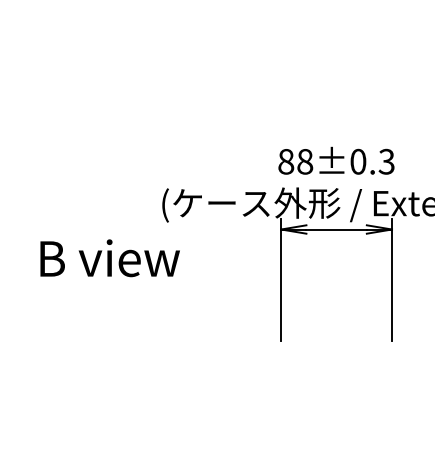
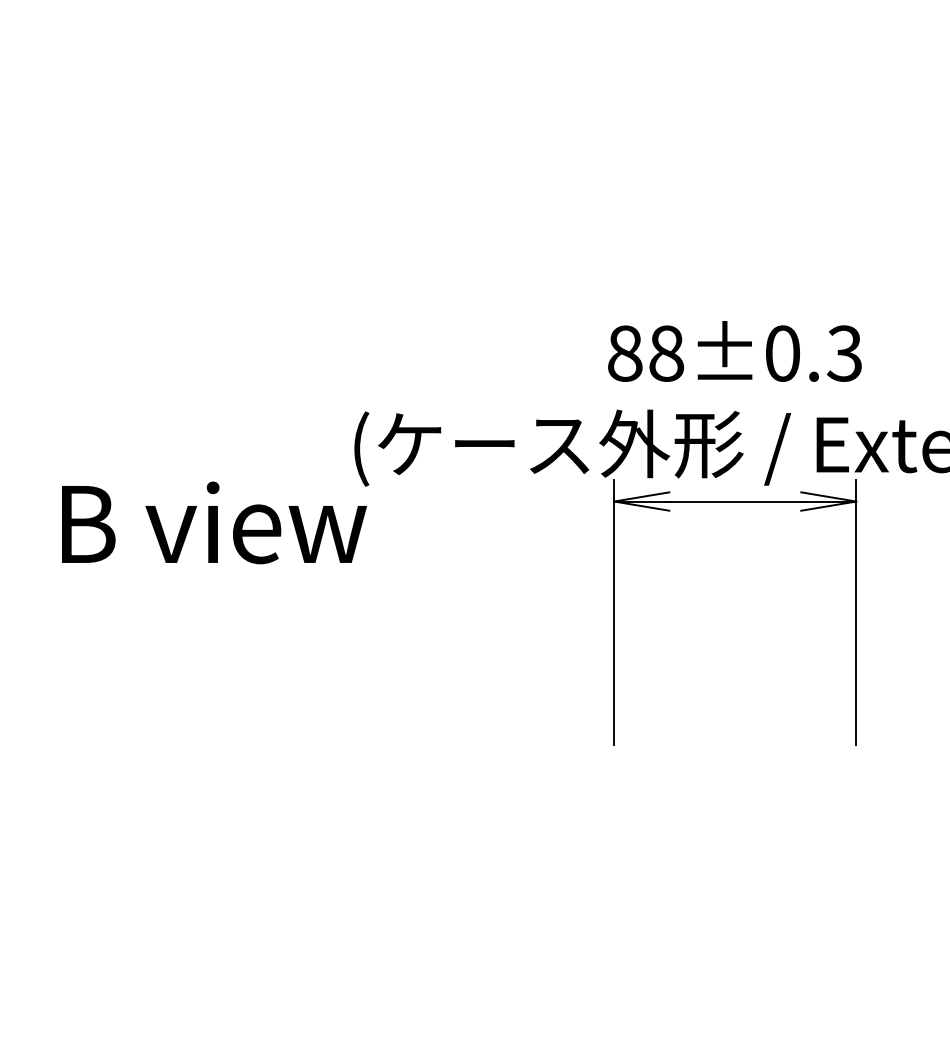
text: (109, 258) -> (212, 523), moved

